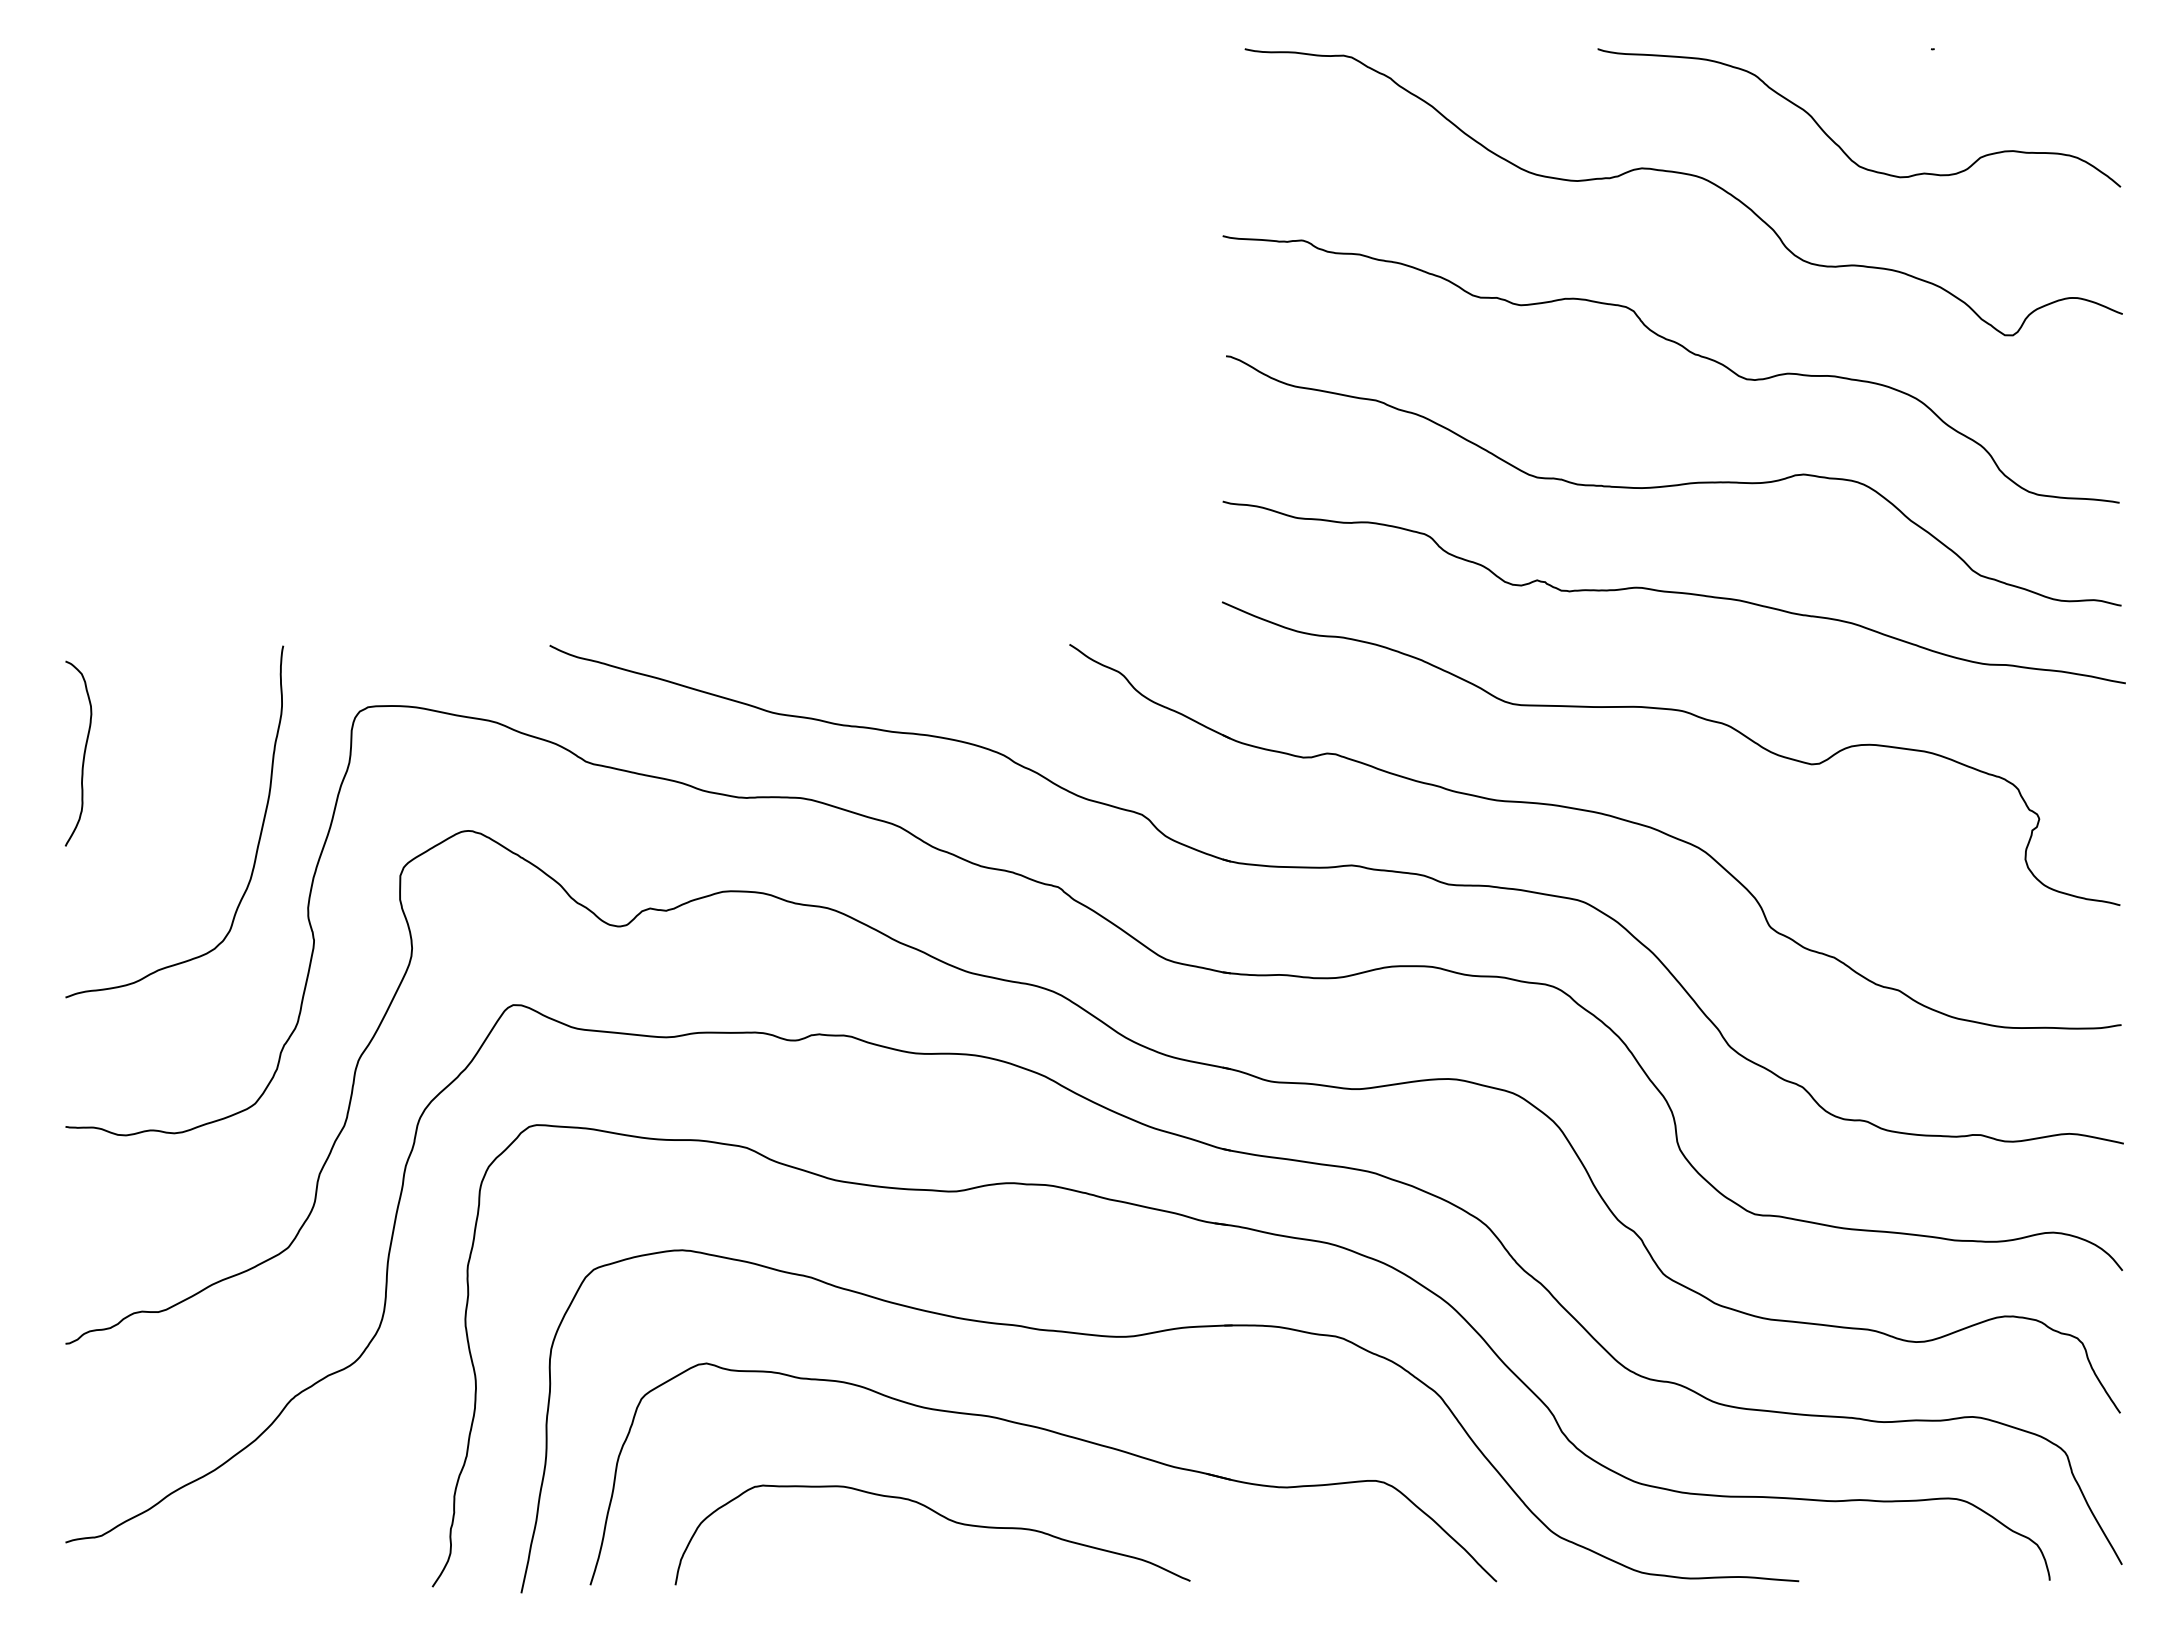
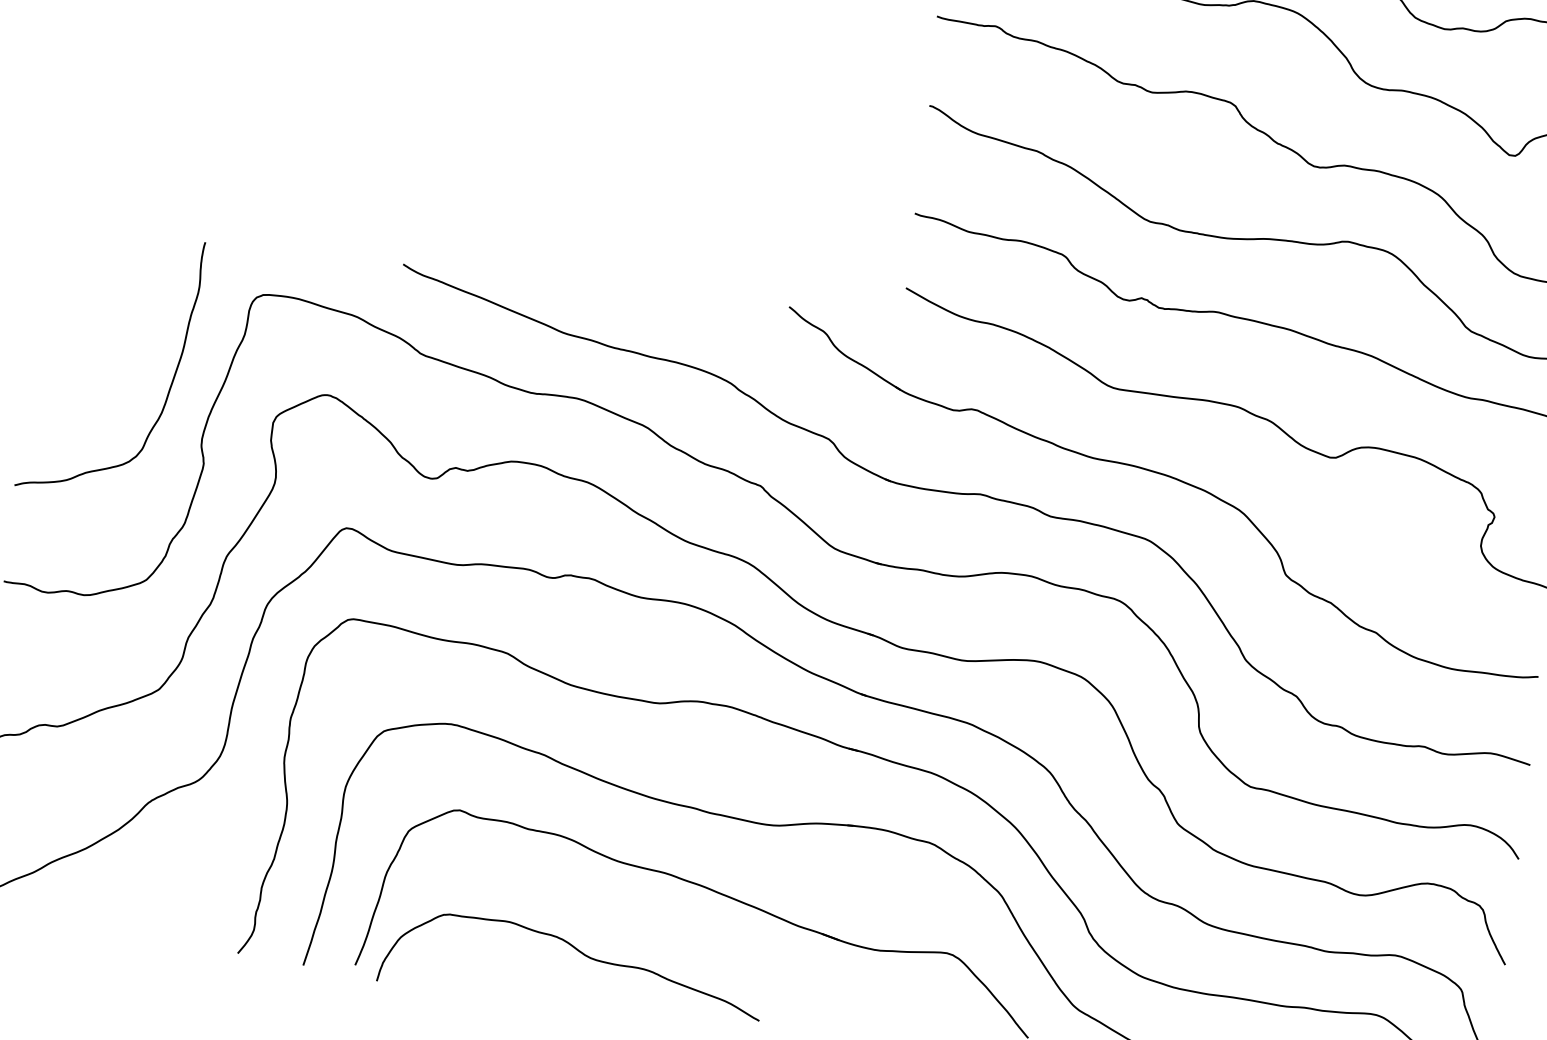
curve: (83, 753) -> (48, 305), removed
curve: (940, 1516) -> (579, 952), moved

